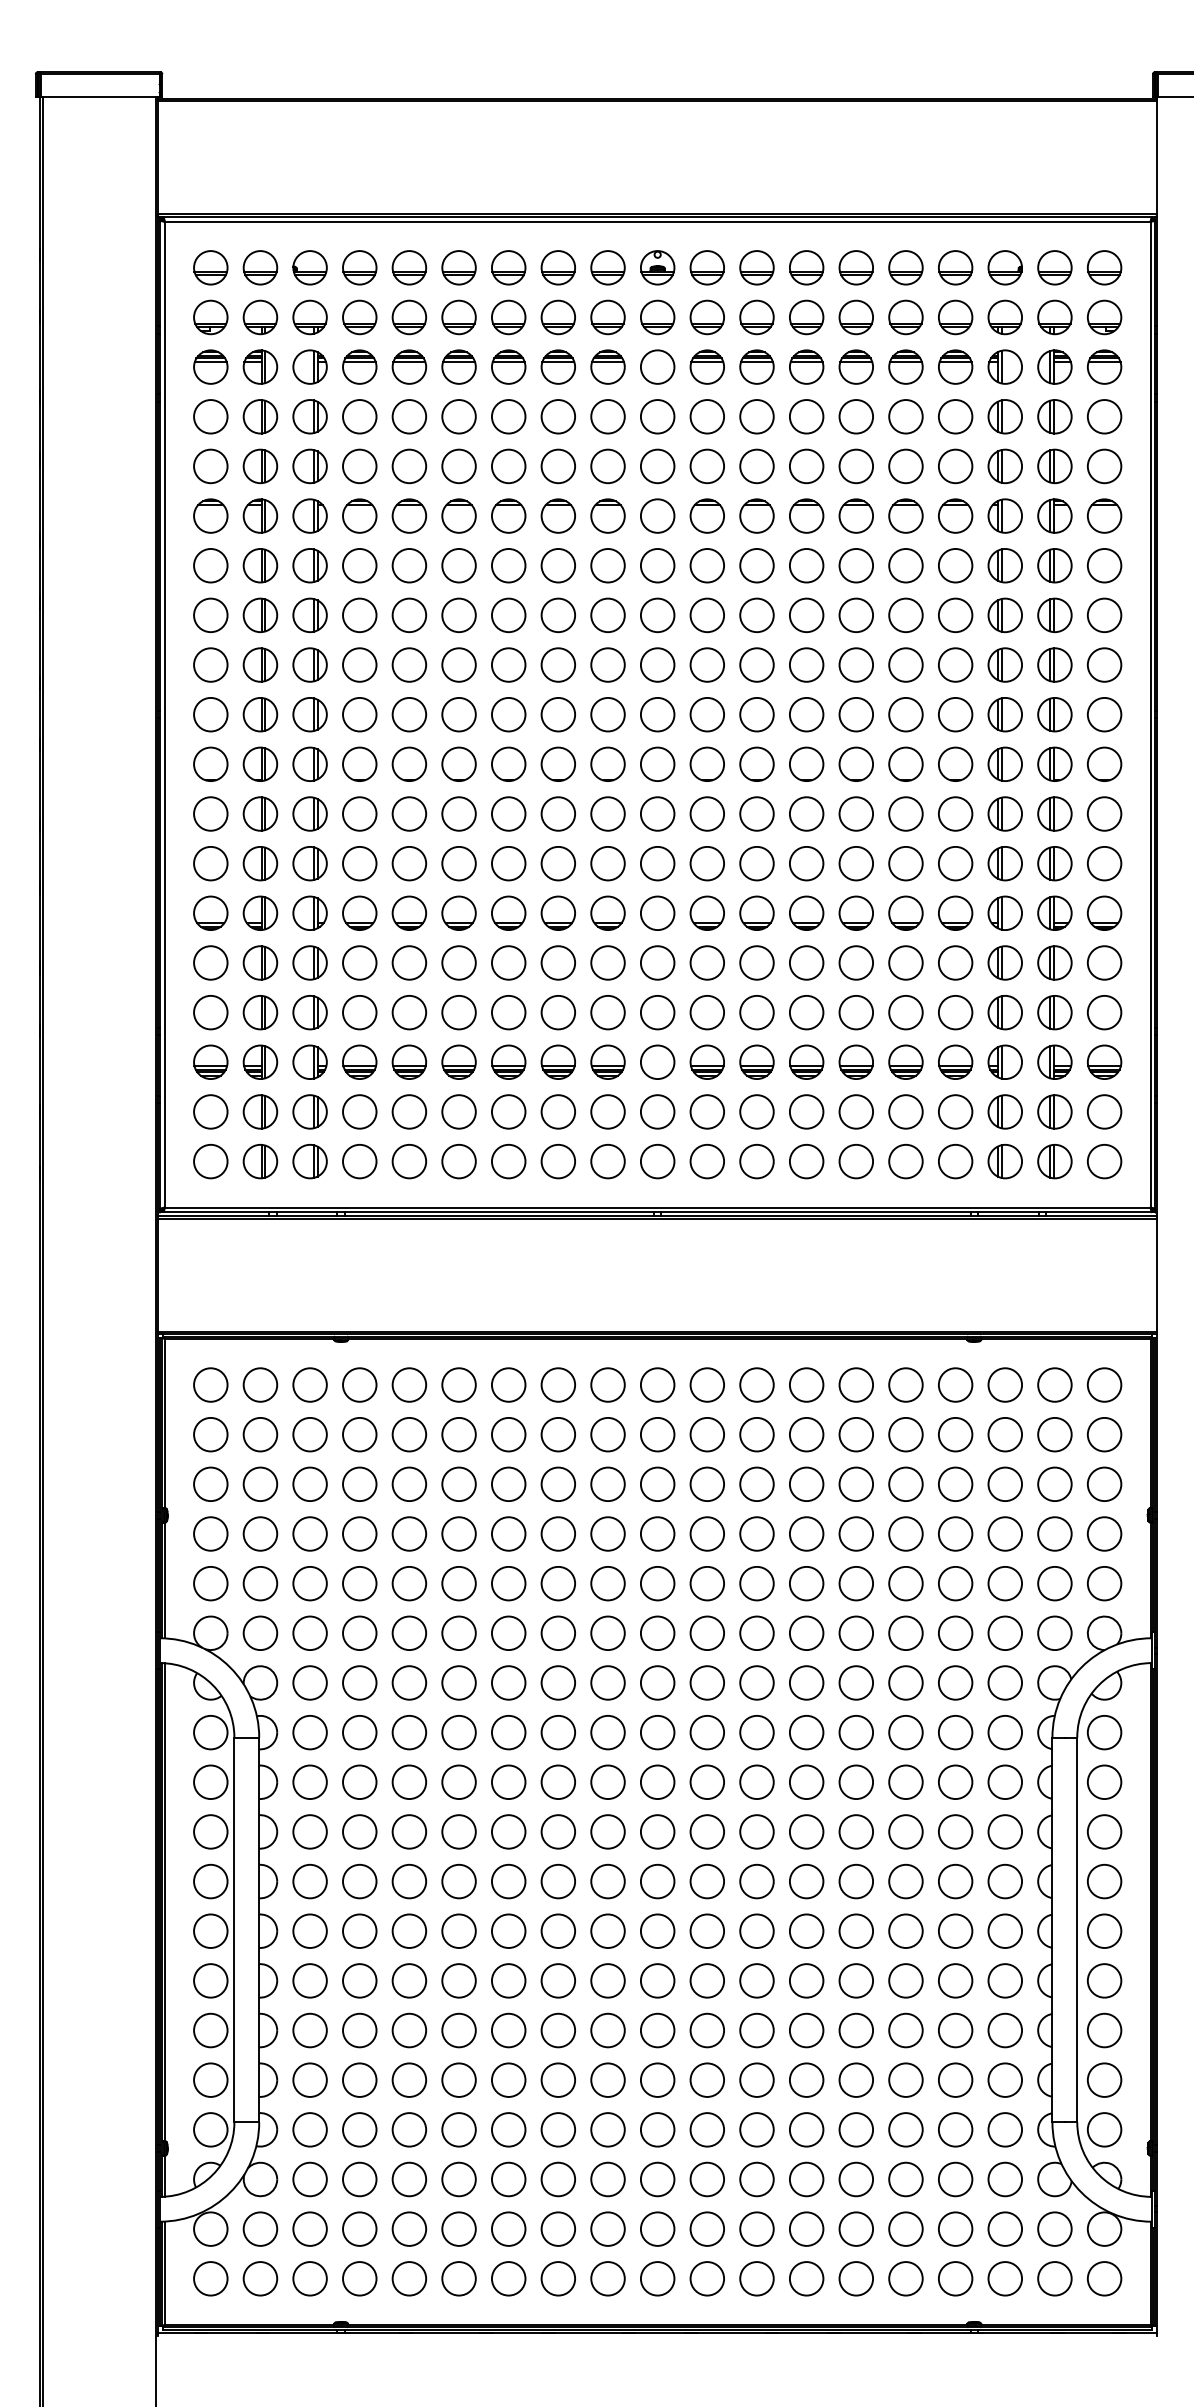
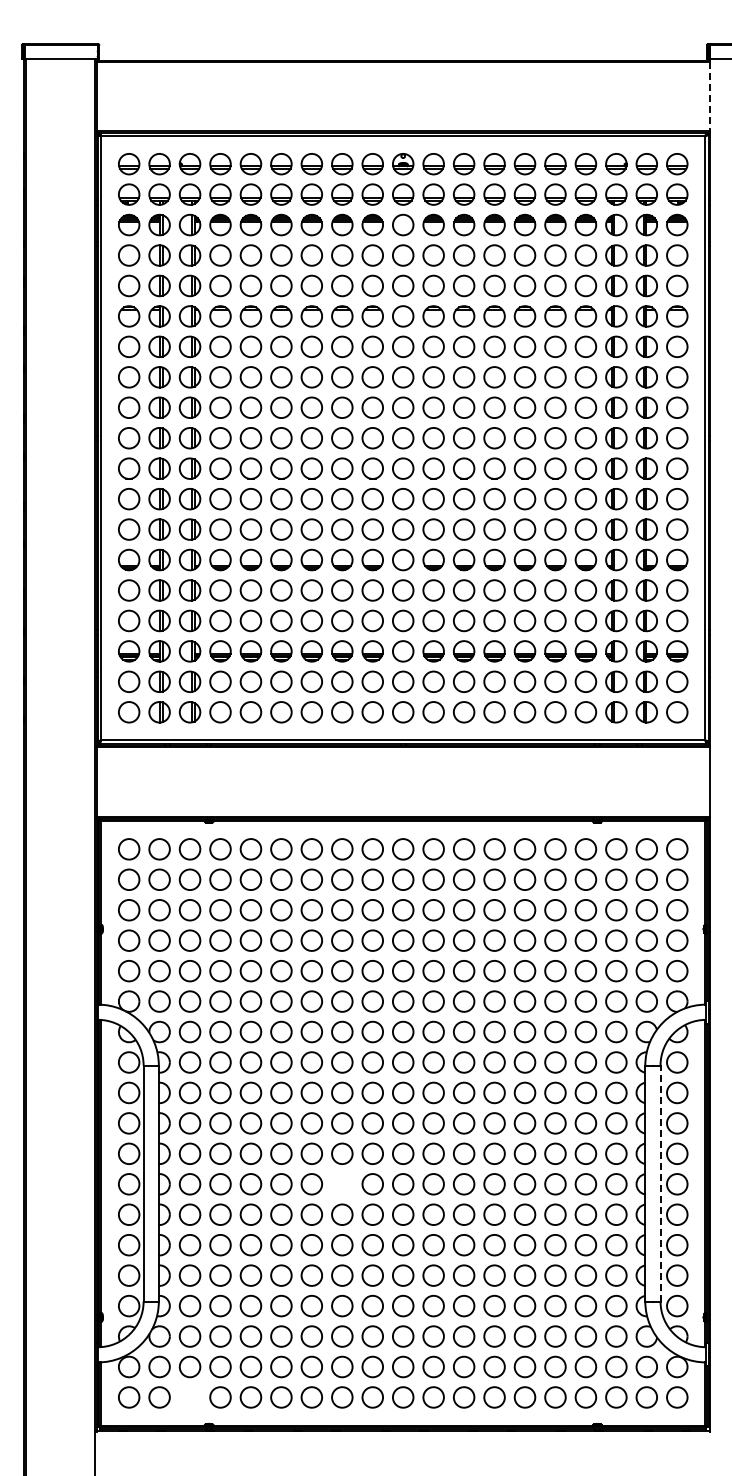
line: (1157, 157) -> (709, 96), solid -> dashed
line: (1077, 1929) -> (660, 1183), solid -> dashed
circle: (558, 1931) -> (342, 1184), removed
circle: (309, 2278) -> (189, 1397), removed

